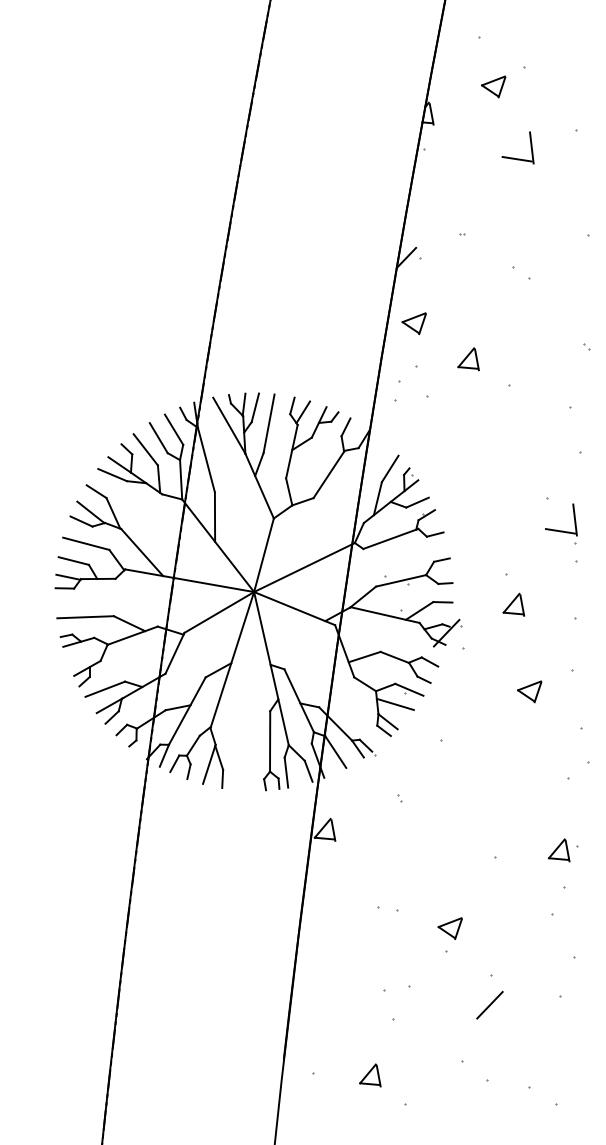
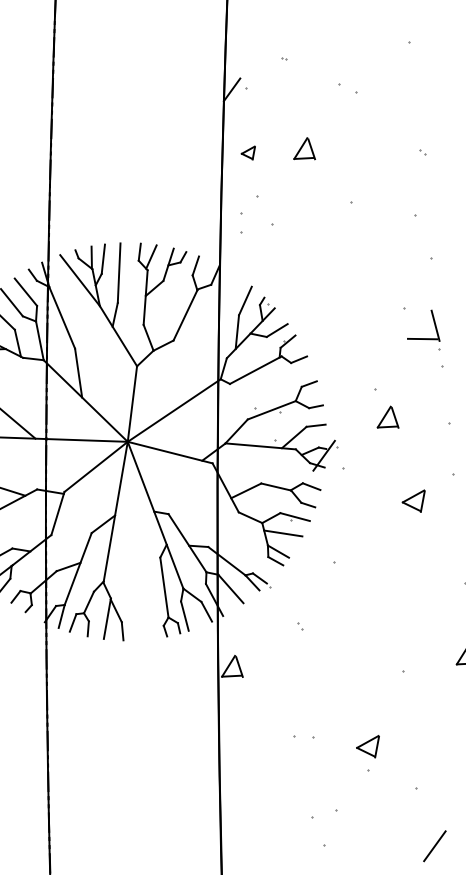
part: (413, 323) -> (248, 153), size x0.6
part: (468, 359) -> (303, 150), moved
line: (489, 1004) -> (434, 845), moved

